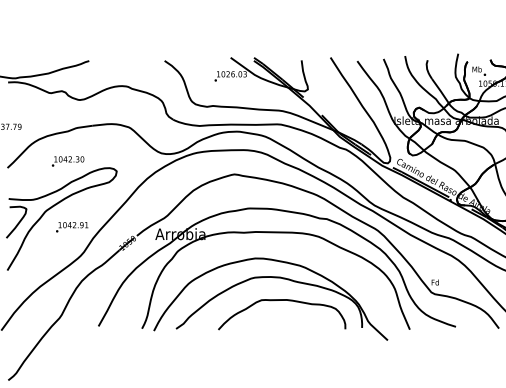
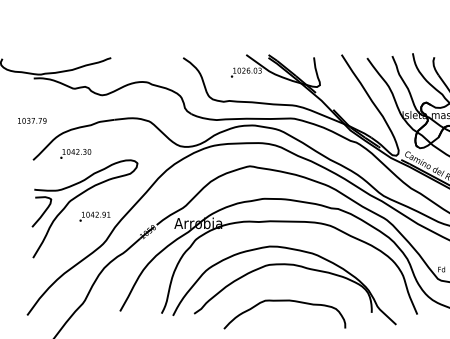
text: (67, 161) -> (75, 153), moved
curve: (282, 300) -> (285, 301), moved

